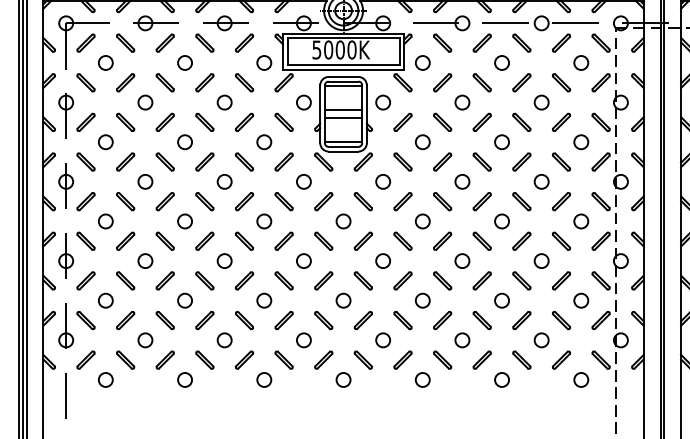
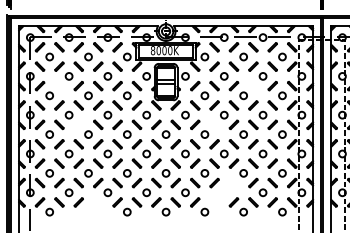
text: (315, 49) -> (152, 50), 5000K -> 8000K
part: (125, 121) -> (59, 85), removed
part: (522, 121) -> (253, 85), removed
part: (164, 200) -> (78, 124), removed
part: (442, 200) -> (214, 124), removed
part: (462, 339) -> (224, 192), removed
part: (195, 368) -> (93, 206), removed

